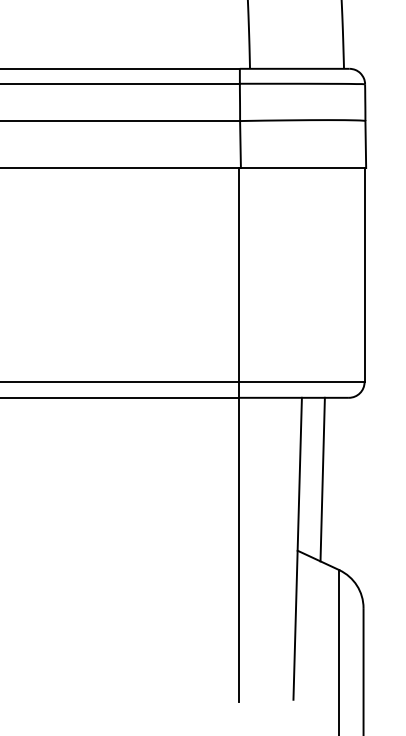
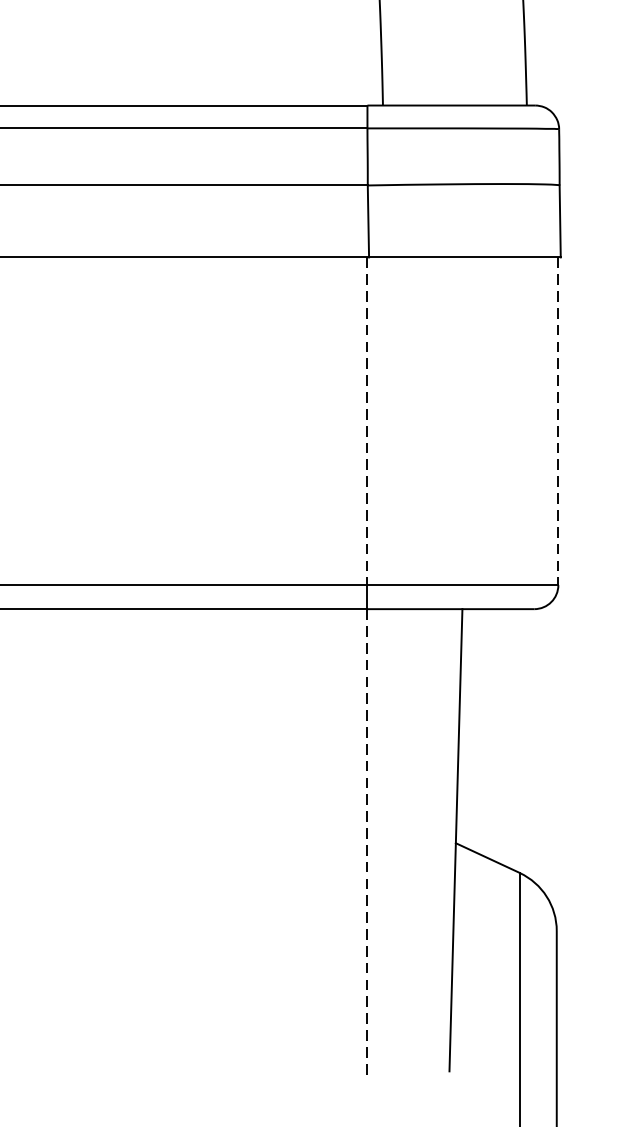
line: (239, 275) -> (366, 421), solid -> dashed
line: (364, 275) -> (558, 421), solid -> dashed
line: (322, 479) -> (493, 734), removed
line: (239, 550) -> (366, 842), solid -> dashed

